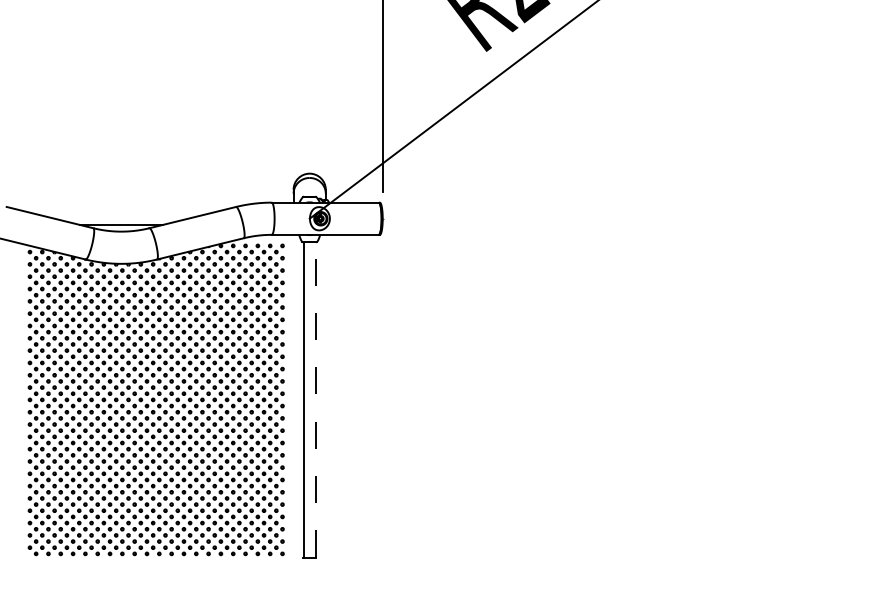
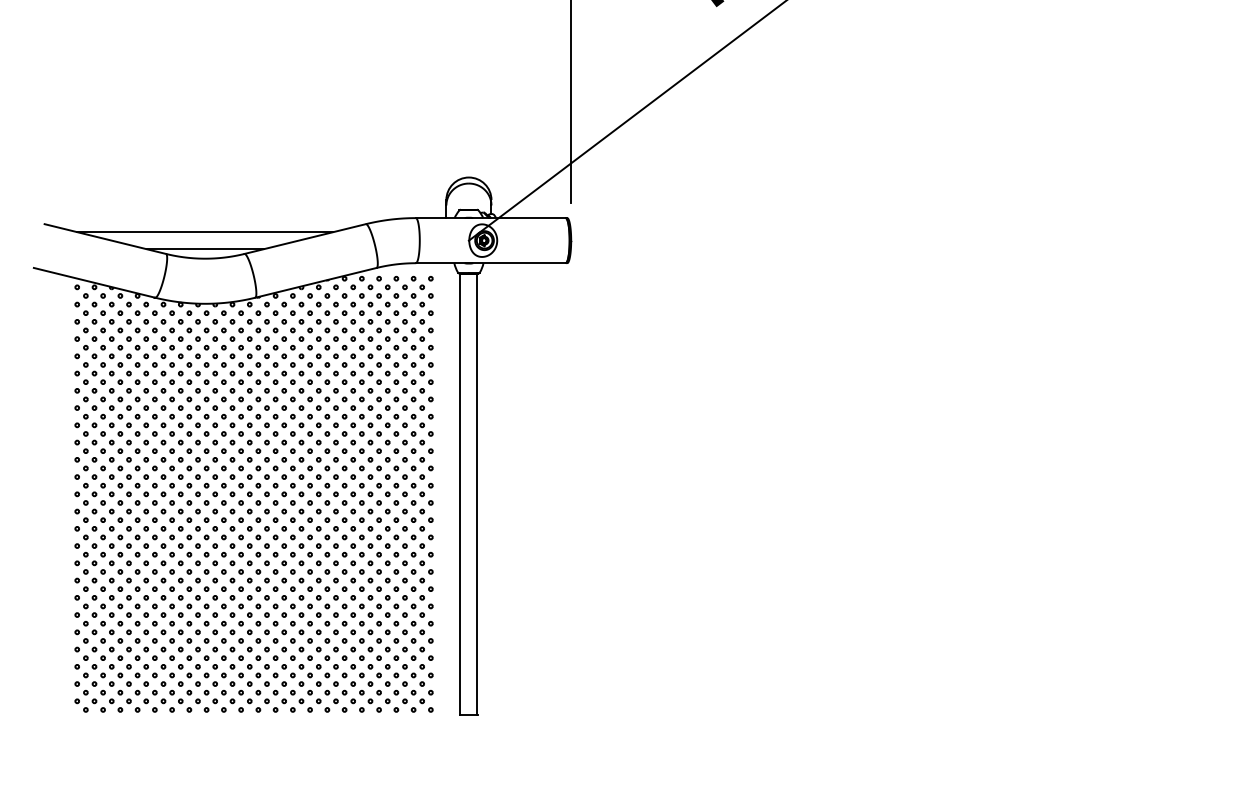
line: (120, 212) -> (203, 231), added
line: (315, 399) -> (477, 493), dashed -> solid

